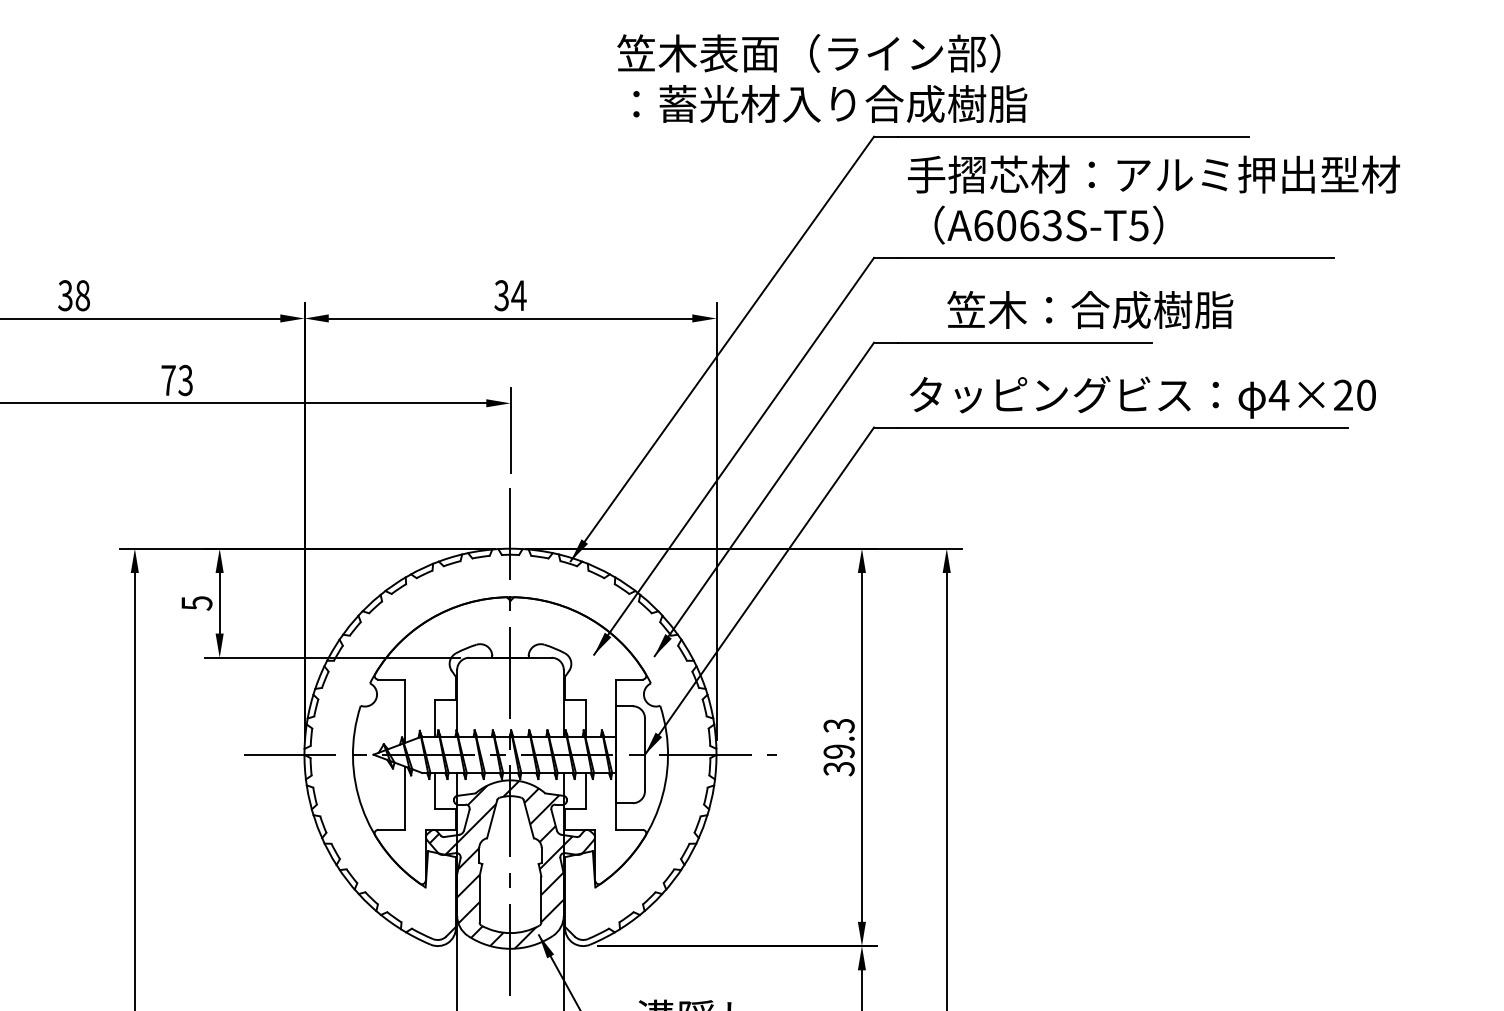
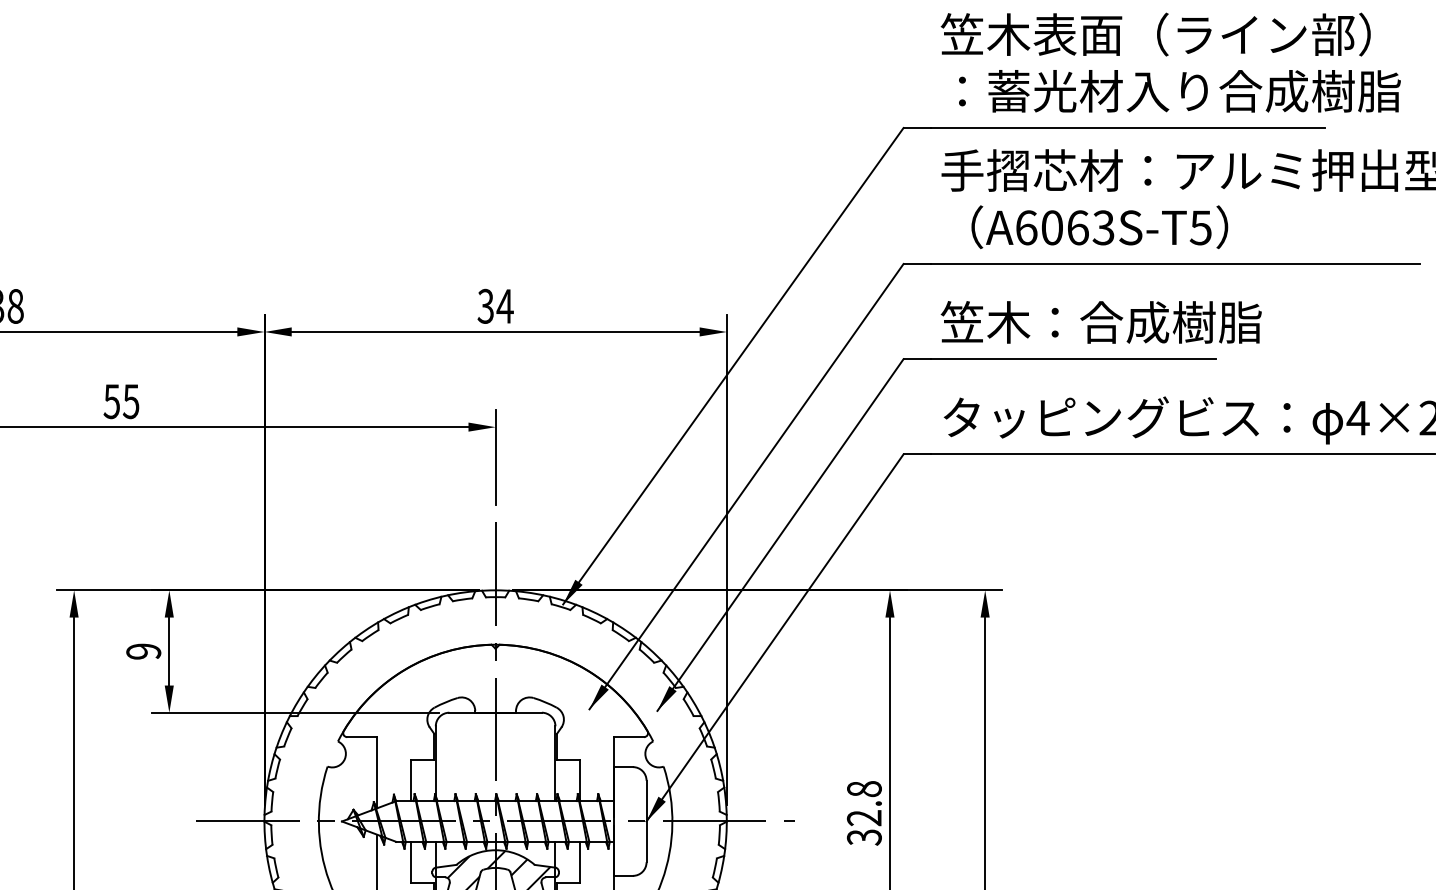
text: (822, 78) -> (1171, 62), moved
text: (1090, 309) -> (1101, 321), moved
text: (176, 380) -> (120, 401), 73 -> 55
text: (196, 603) -> (143, 651), 5 -> 9
text: (838, 738) -> (863, 803), 39.3 -> 32.8

